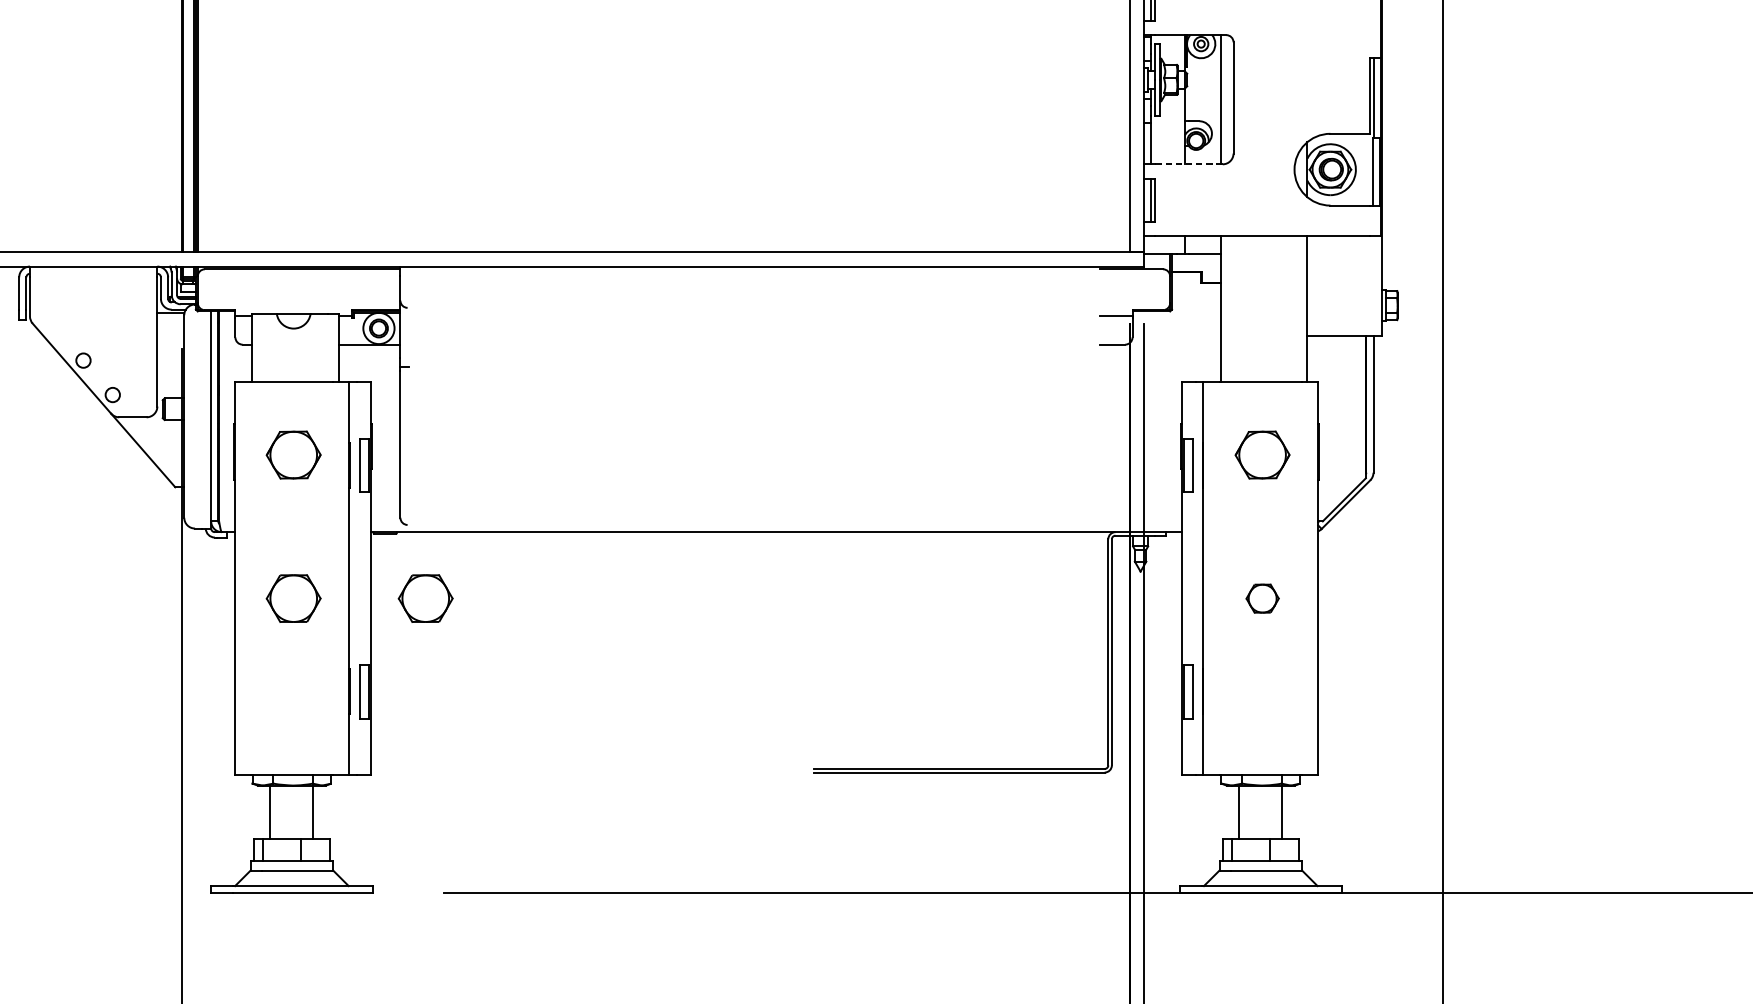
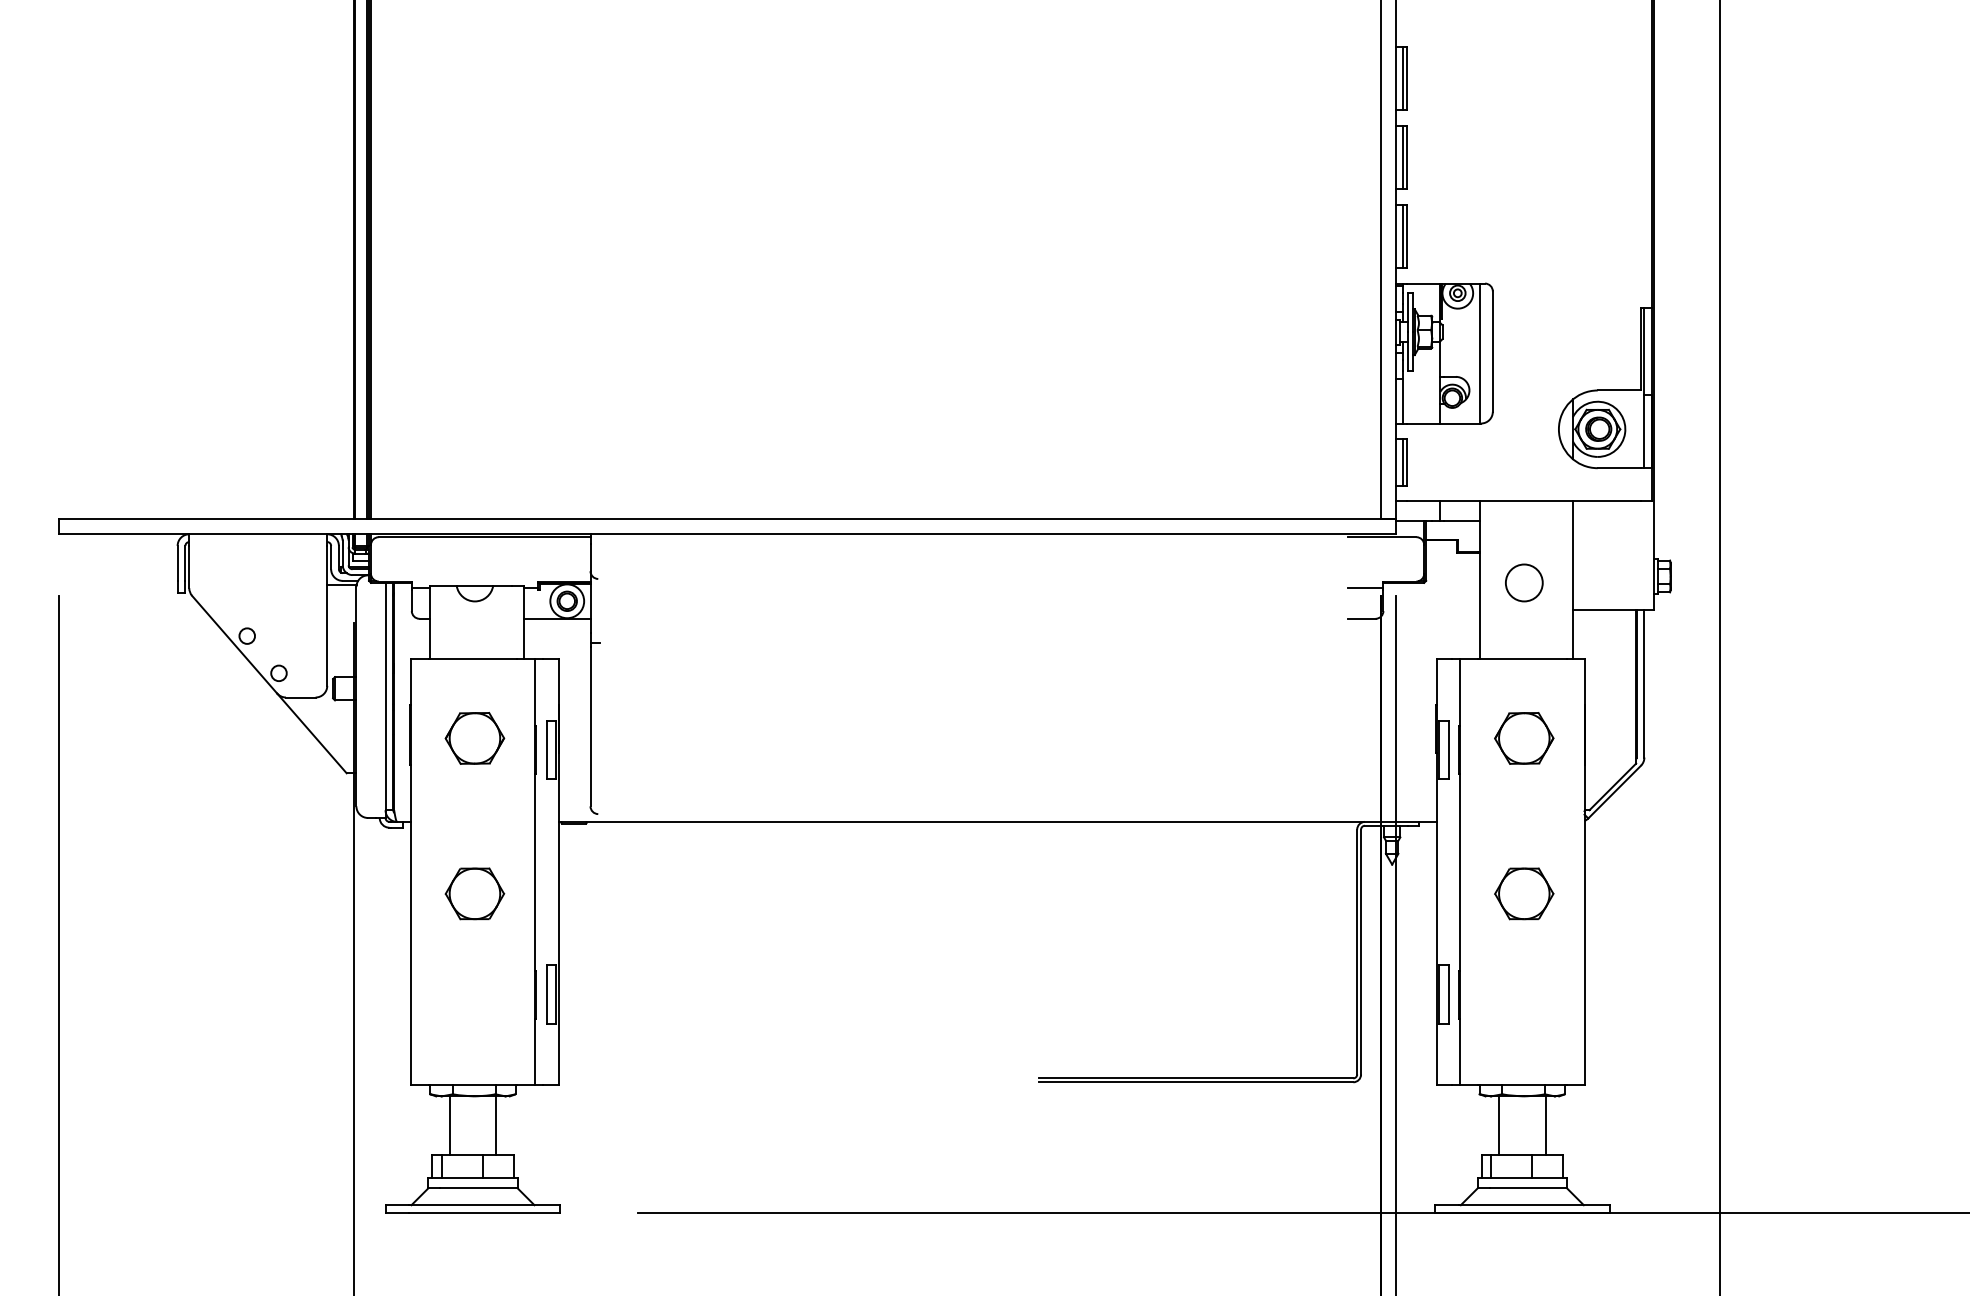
line: (1188, 164) -> (1444, 423), dashed -> solid
circle: (1262, 311) -> (1524, 582), added
part: (425, 598) -> (617, 893), removed
part: (1262, 598) -> (1524, 893), size x1.67

